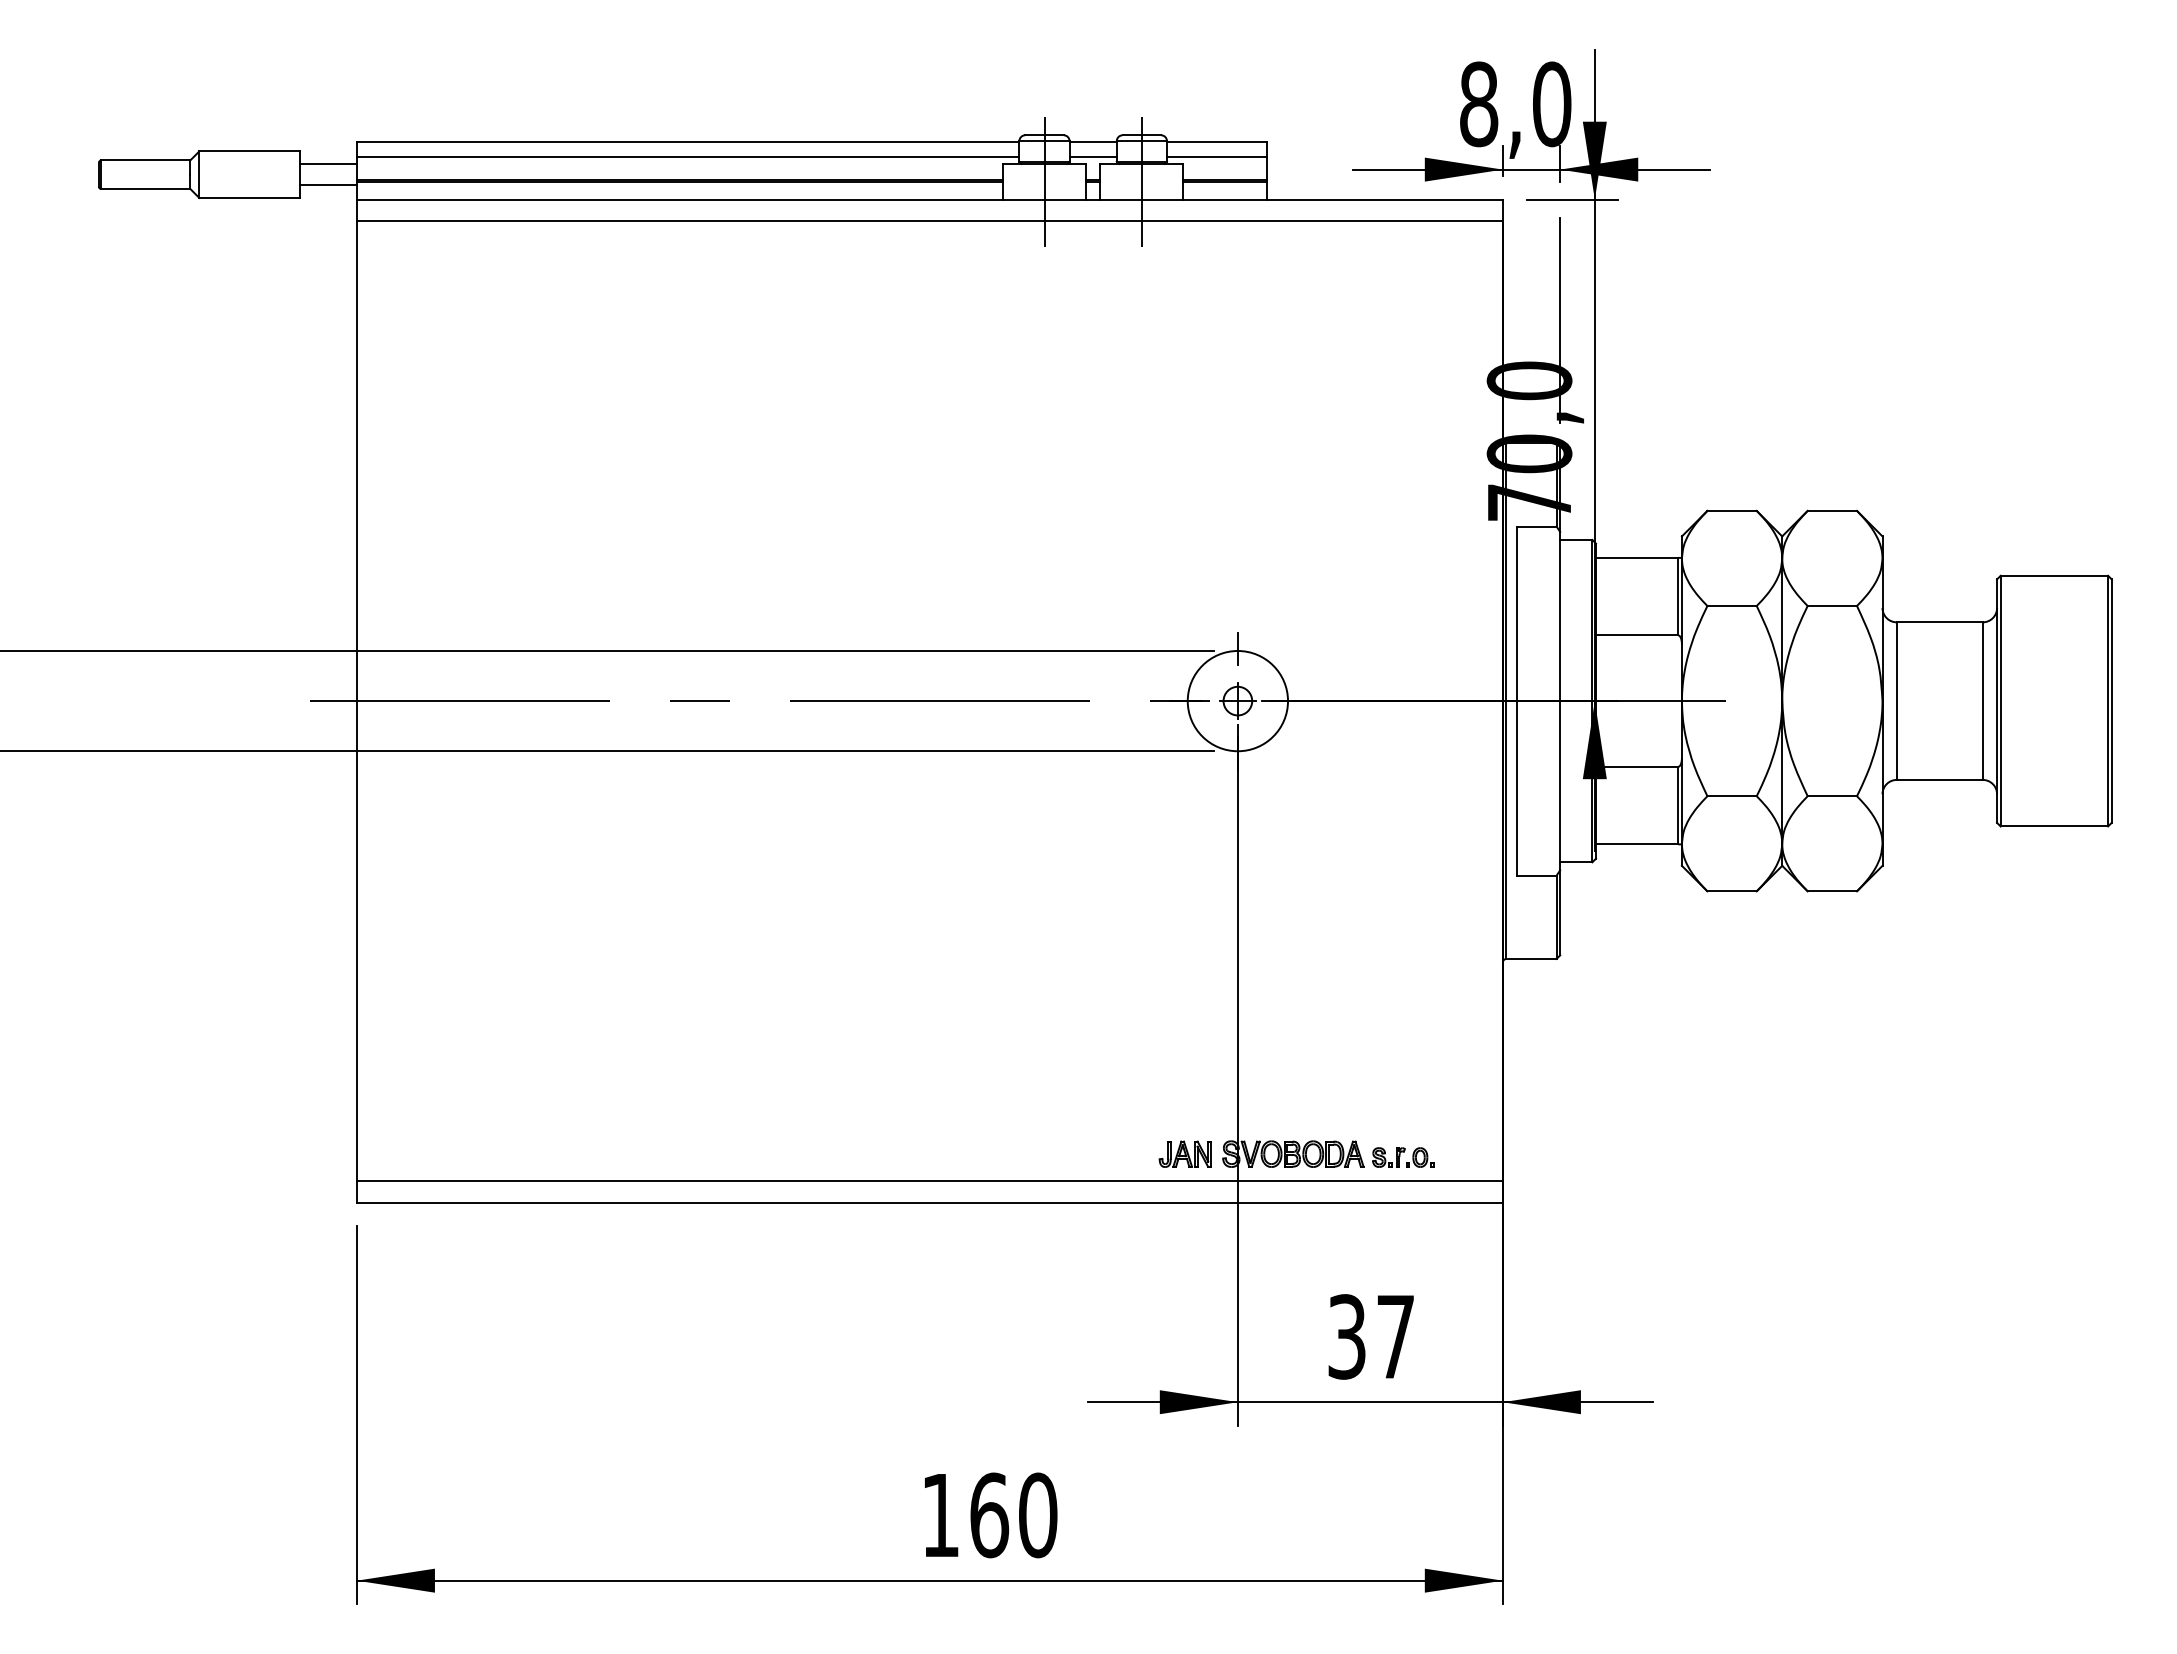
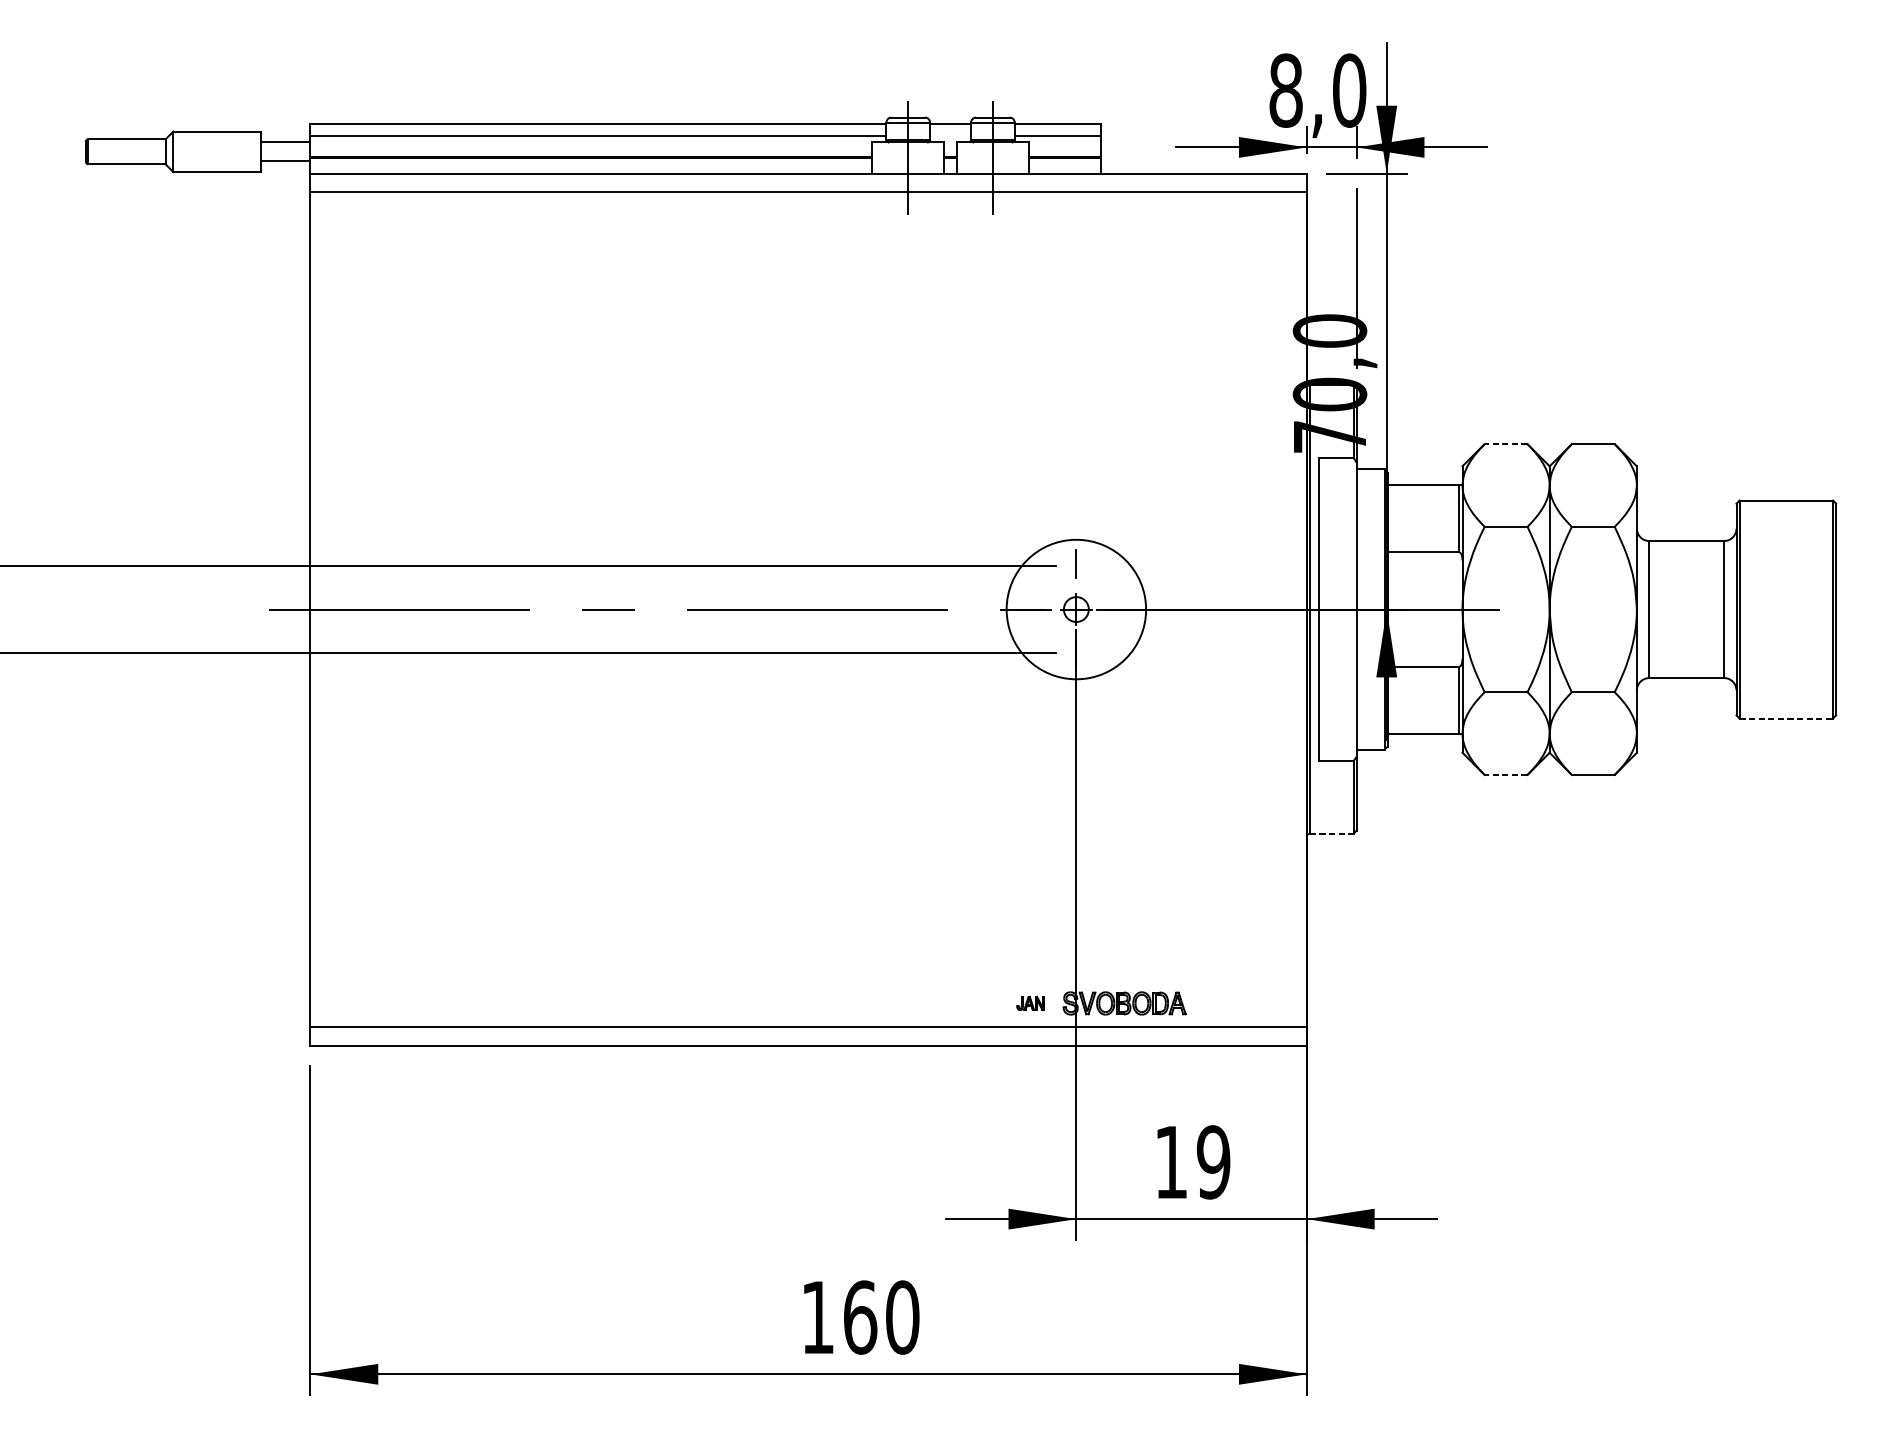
line: (1092, 156) -> (949, 136), removed
line: (1732, 510) -> (1506, 443), solid -> dashed
circle: (1237, 701) -> (1076, 609), size x1.6
line: (2054, 826) -> (1786, 718), solid -> dashed
line: (1732, 891) -> (1506, 775), solid -> dashed
line: (1532, 958) -> (1332, 833), solid -> dashed
part: (1184, 1153) -> (1029, 1002), size x0.6
part: (1403, 1157) -> (1220, 1006), removed
text: (1371, 1336) -> (1192, 1162), 37 -> 19

